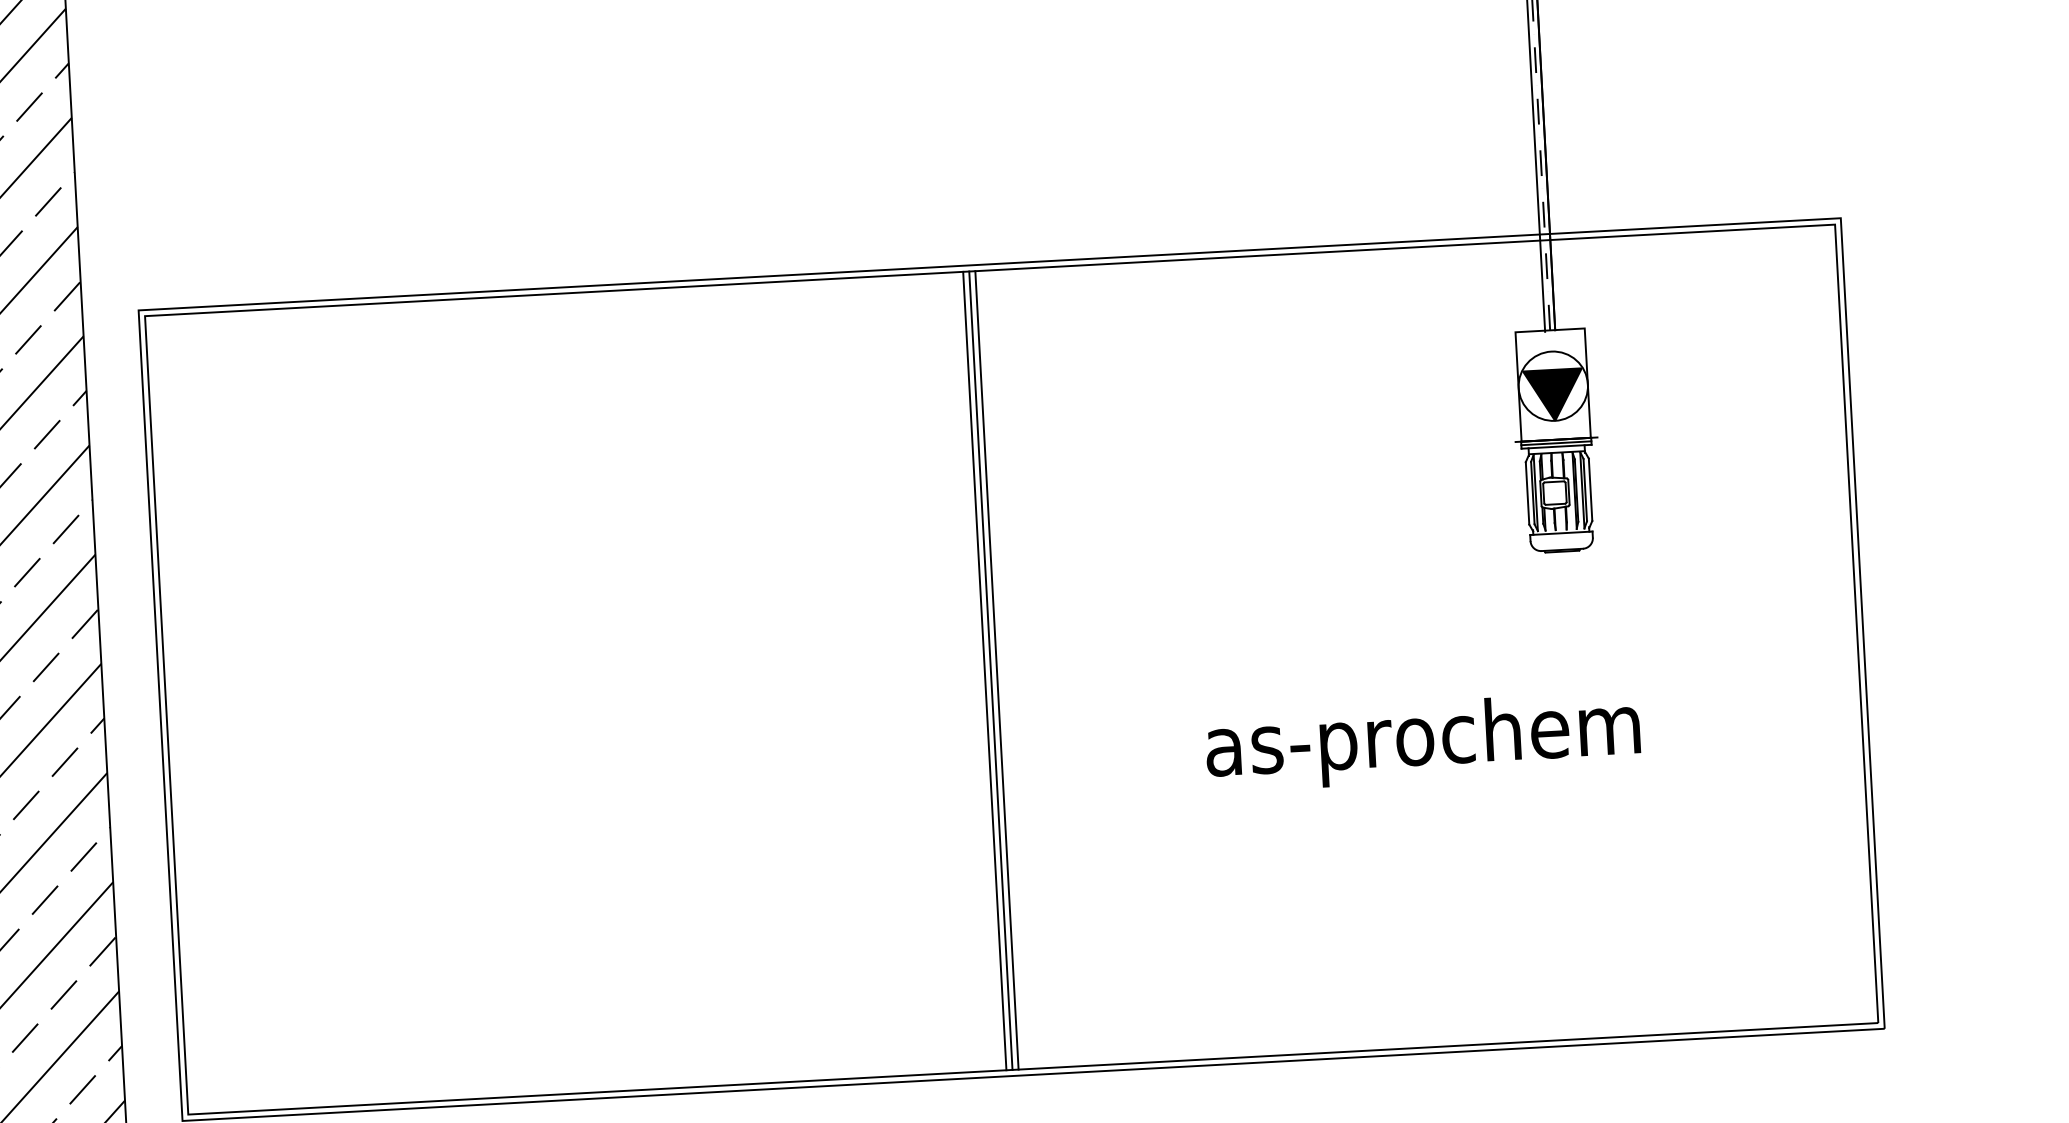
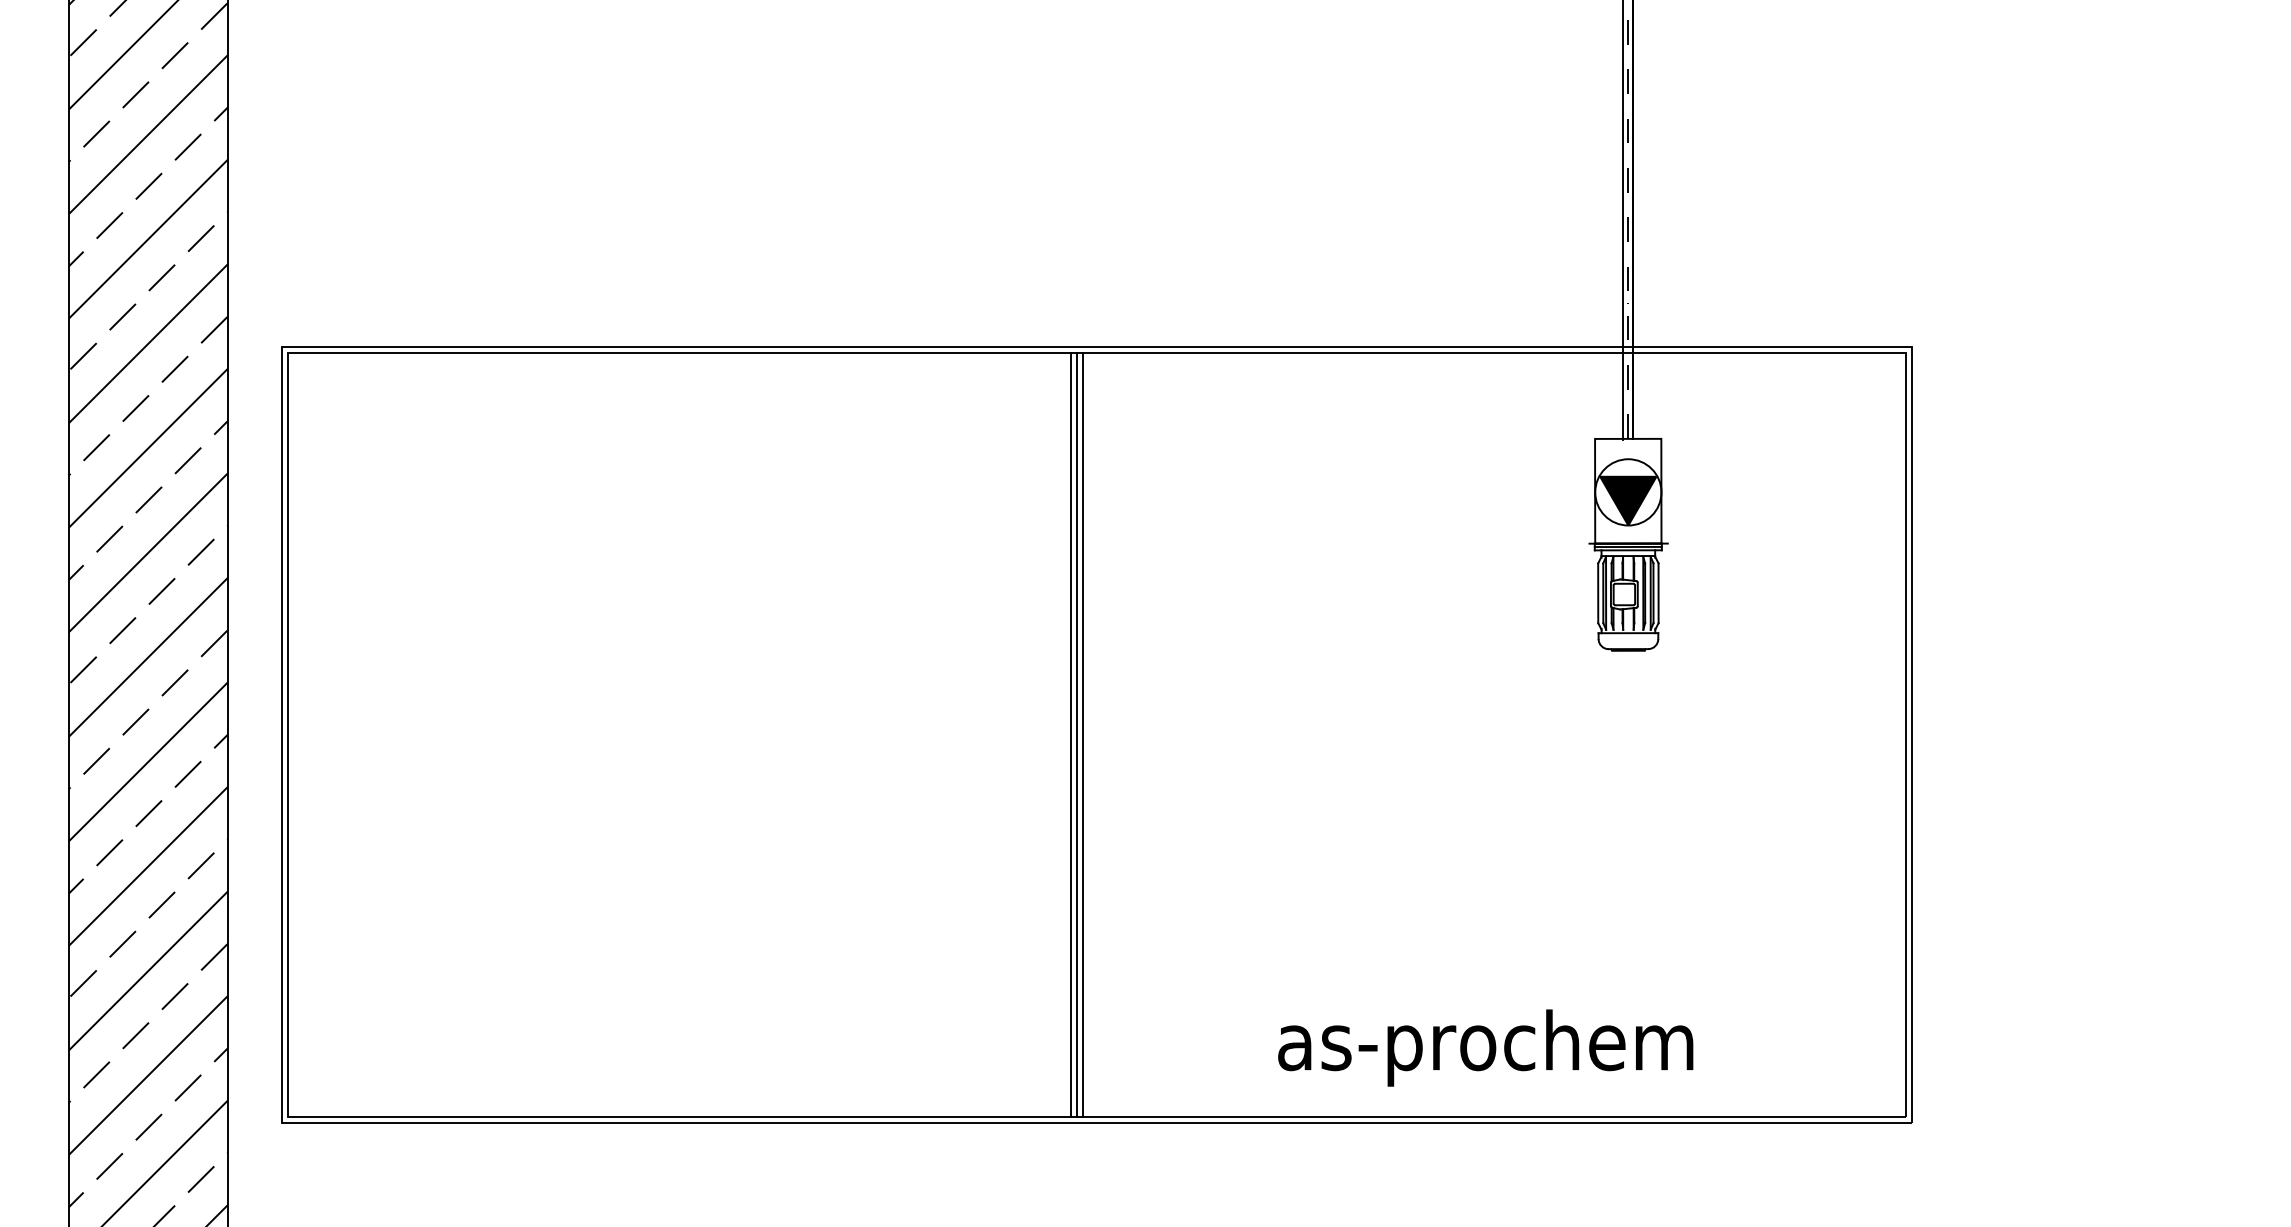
text: (1422, 741) -> (1485, 1047), moved

